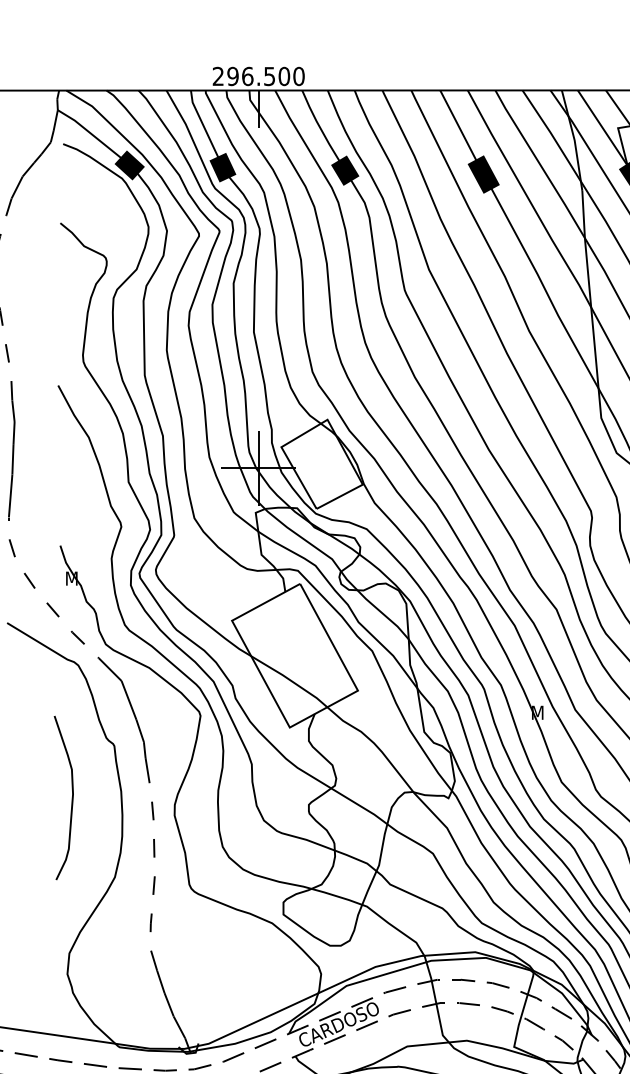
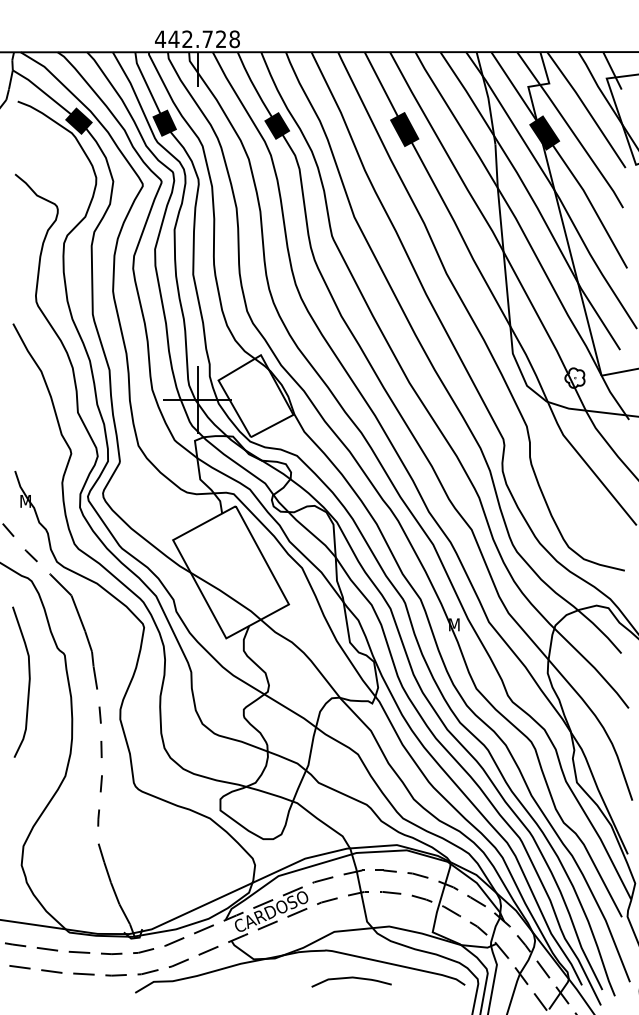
text: (258, 76) -> (197, 39), 296.500 -> 442.728
curve: (71, 797) -> (28, 681), moved

